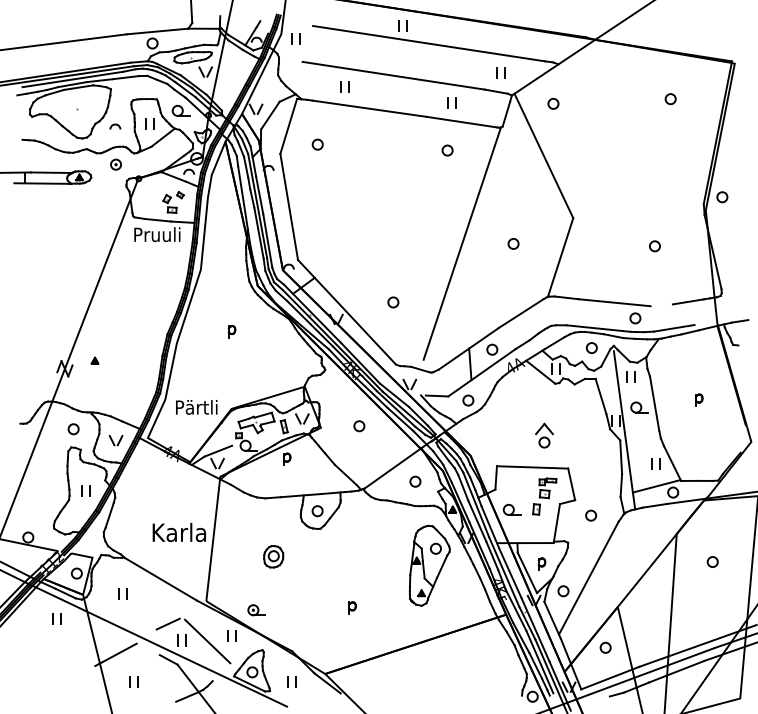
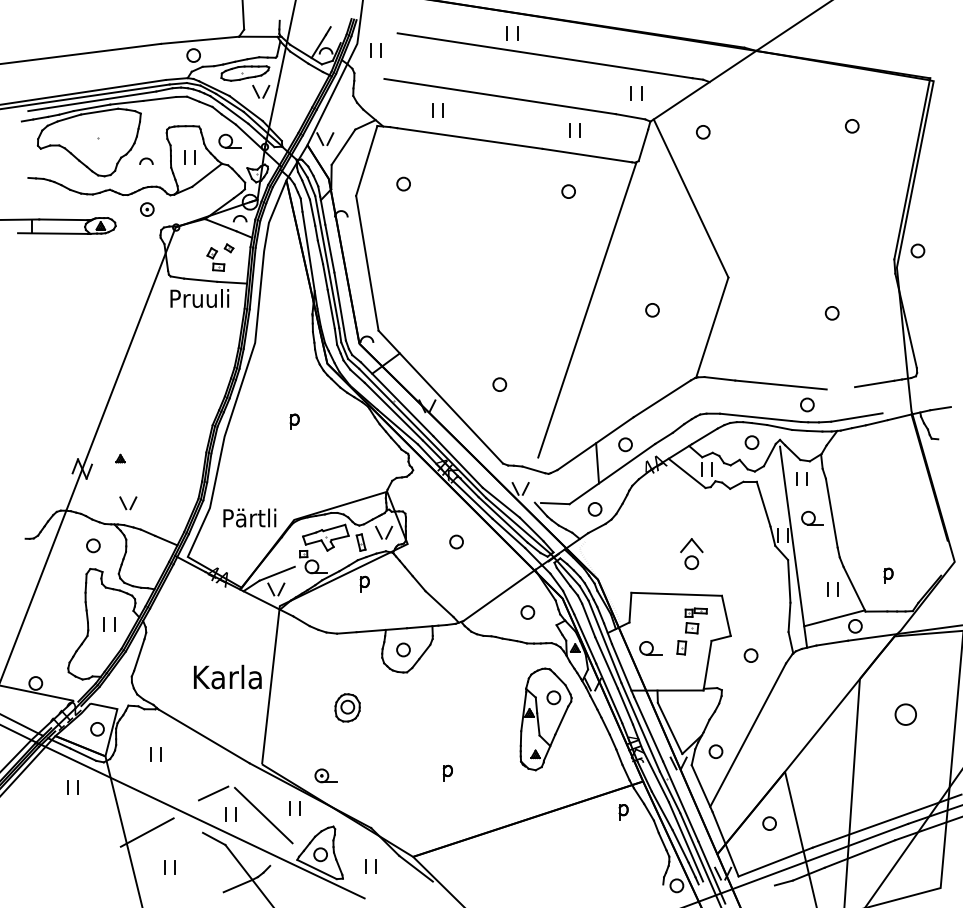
part: (699, 399) -> (888, 575), moved
part: (116, 440) -> (128, 503), moved
circle: (712, 561) -> (905, 714), size x1.6
part: (541, 564) -> (623, 812), moved

